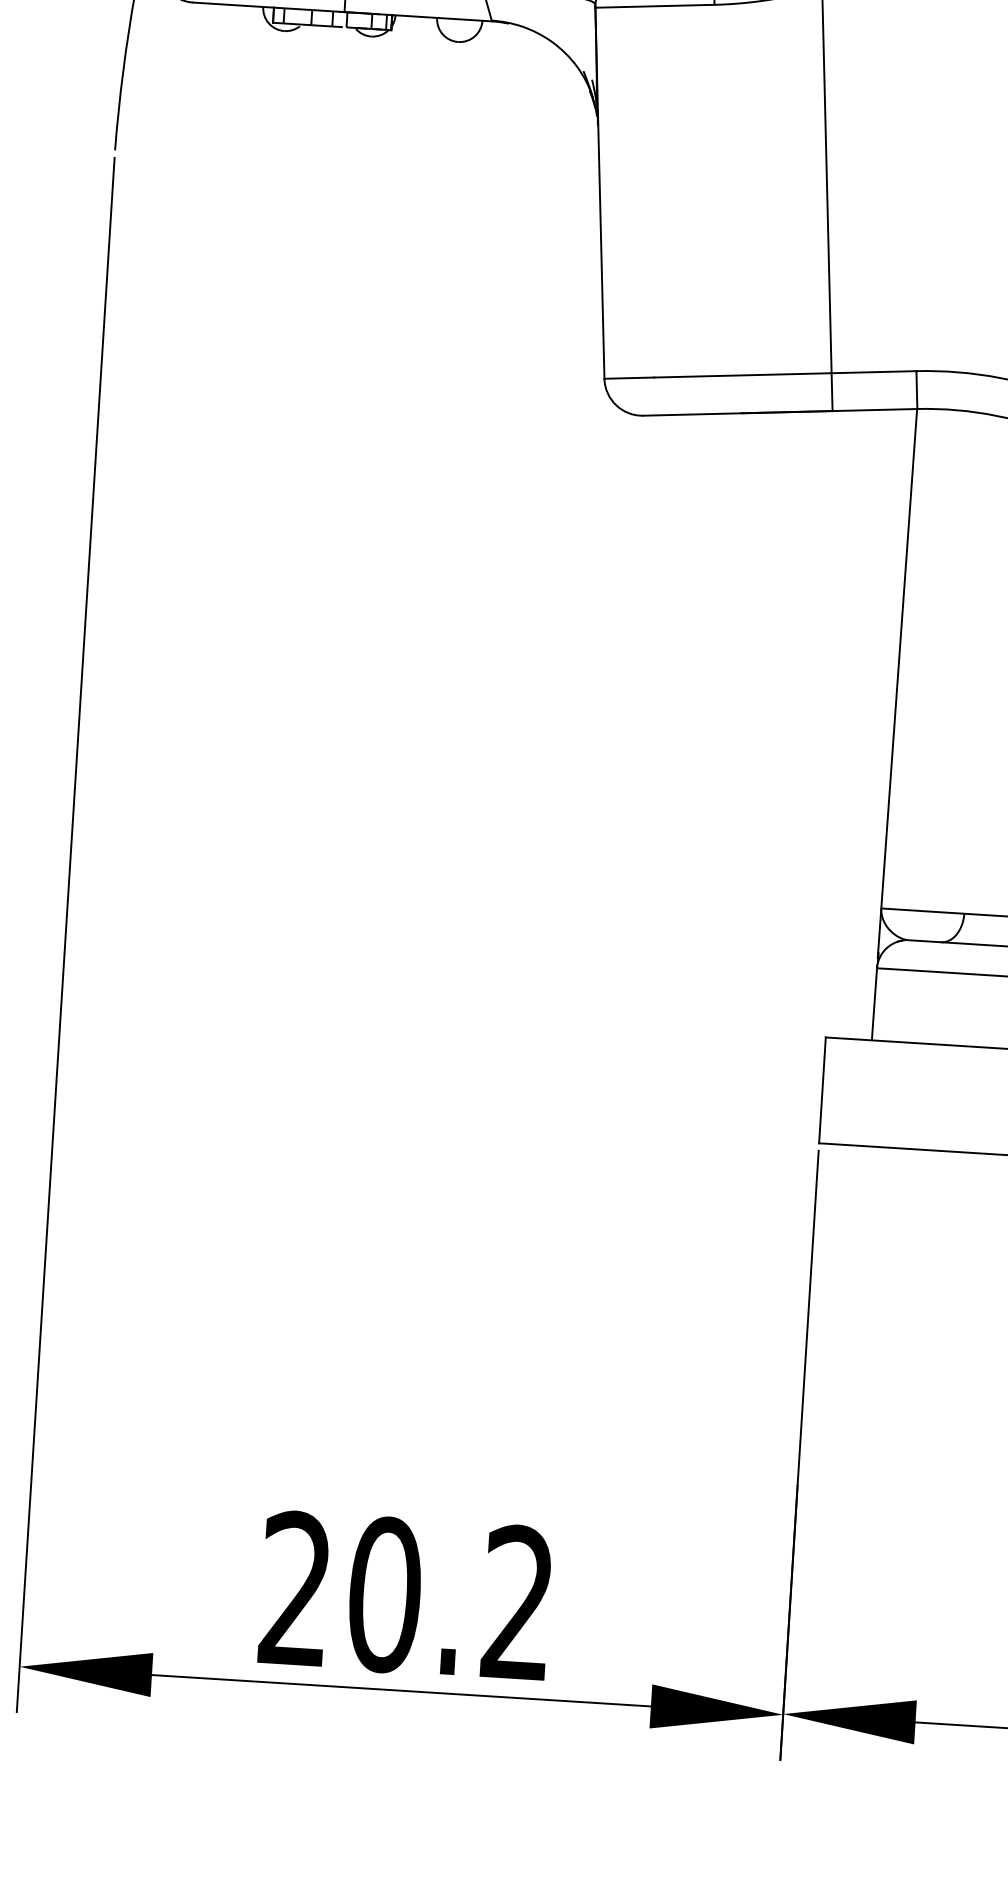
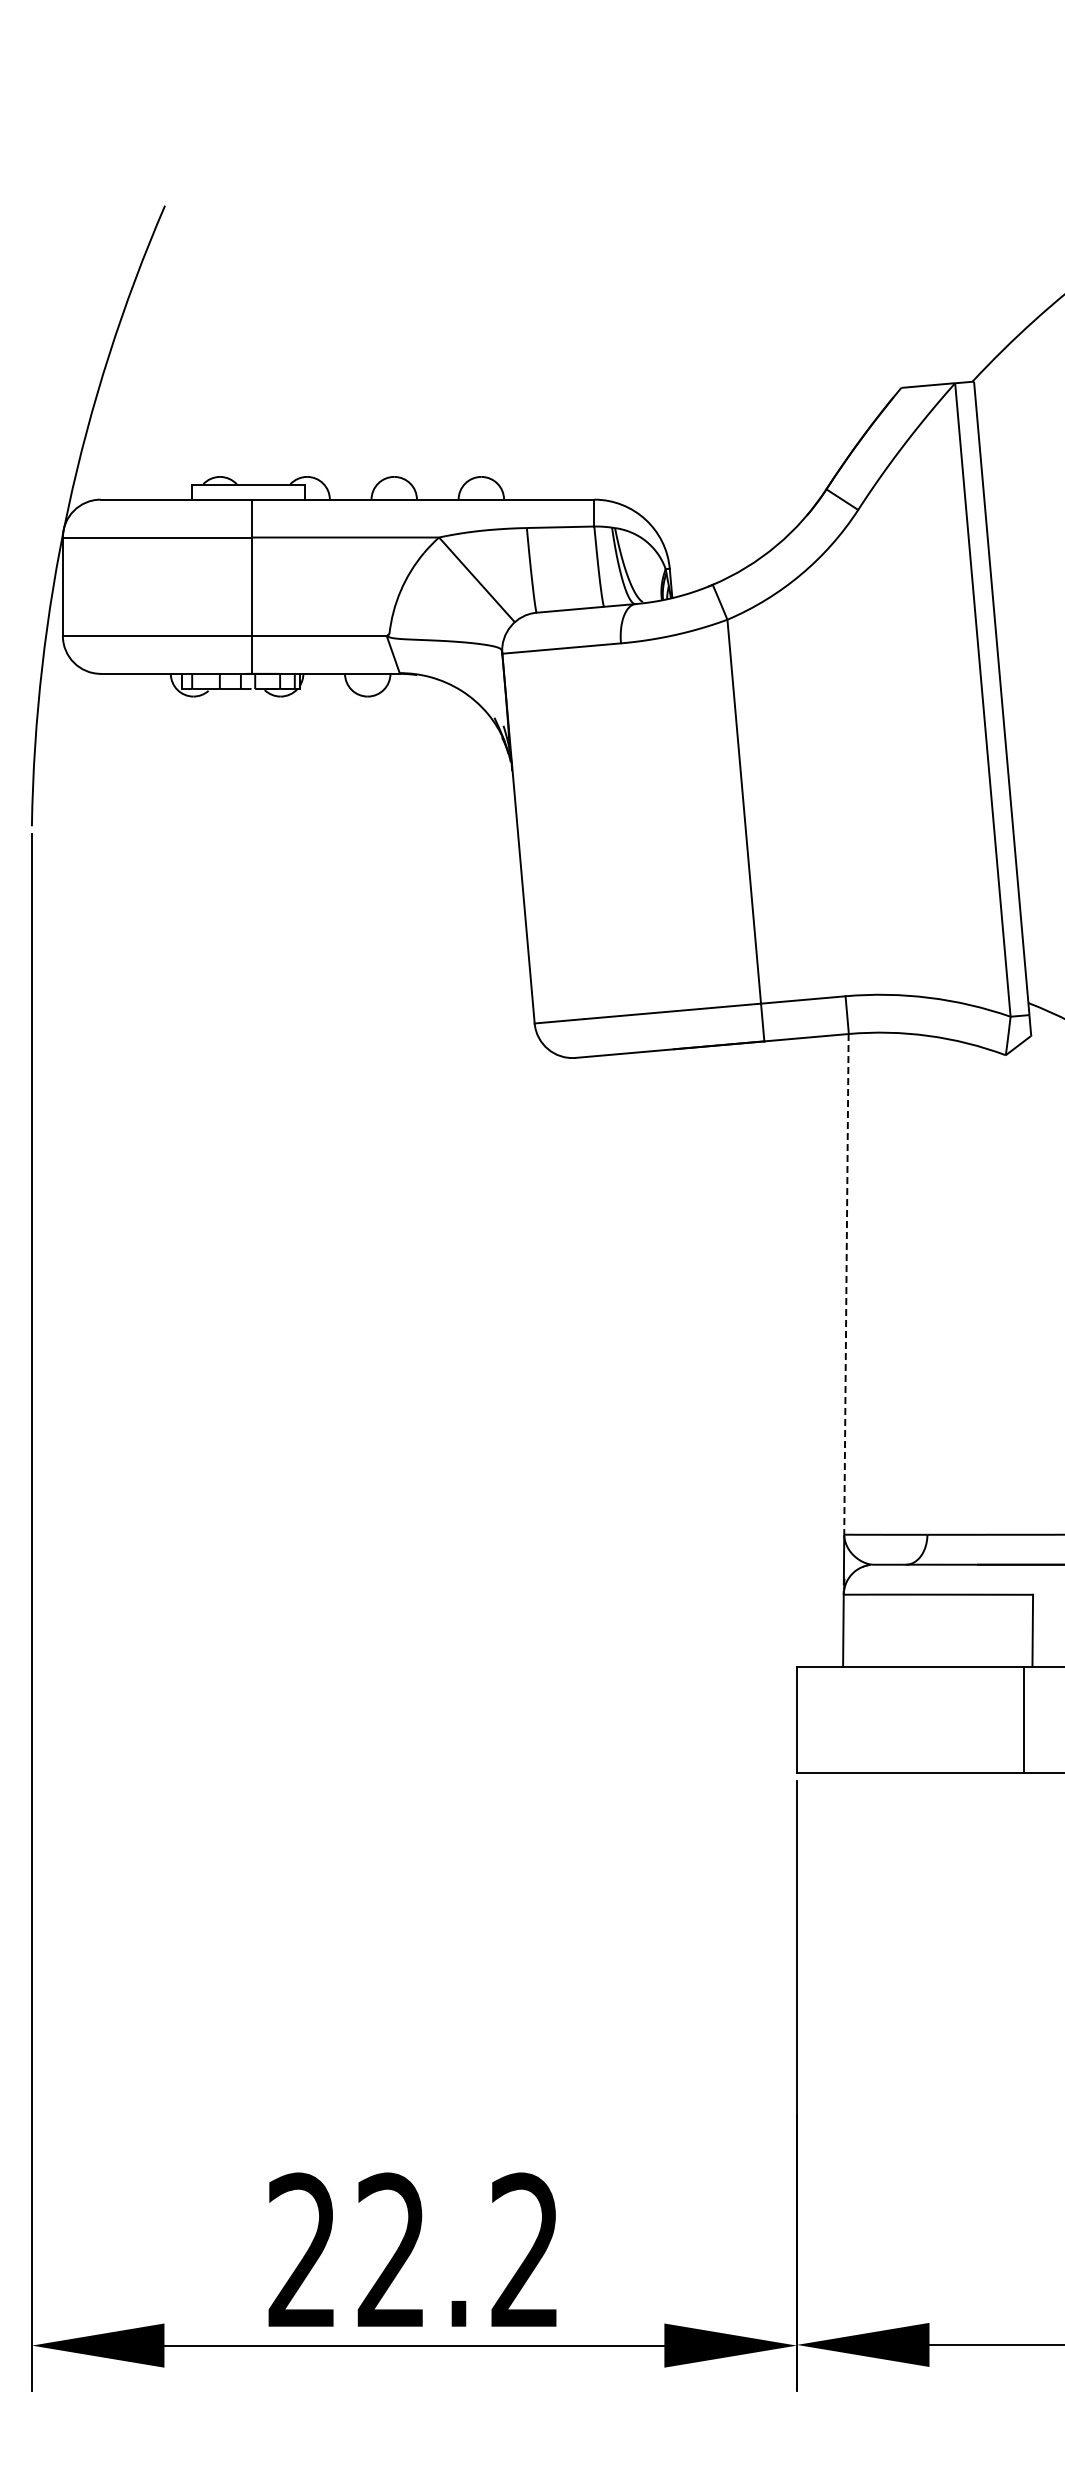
line: (899, 658) -> (846, 1284), solid -> dashed
text: (384, 1594) -> (391, 2250), 20.2 -> 22.2

